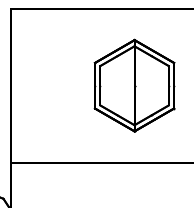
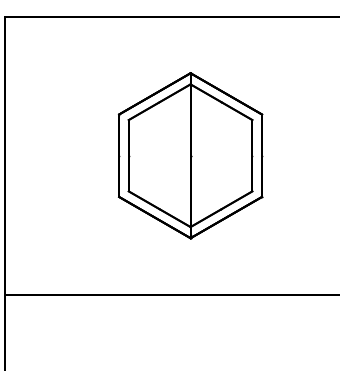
part: (134, 85) -> (190, 155), moved

